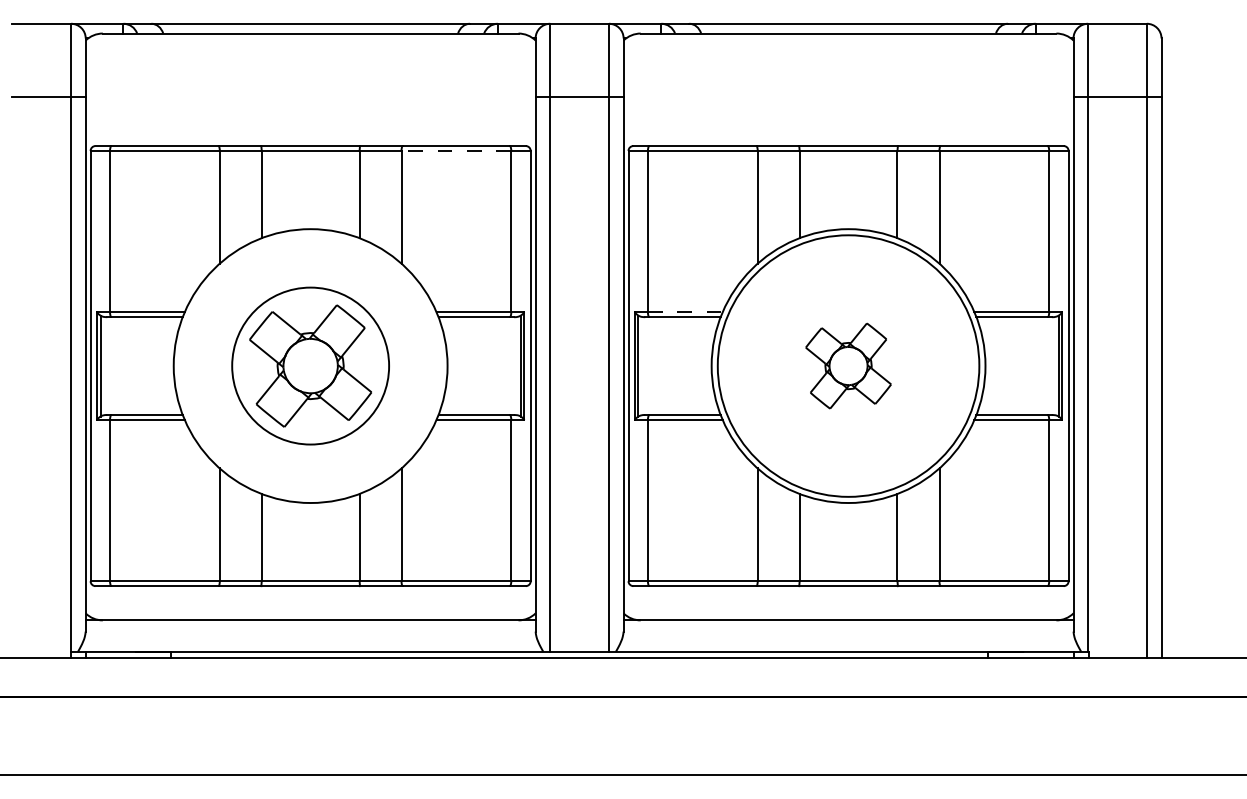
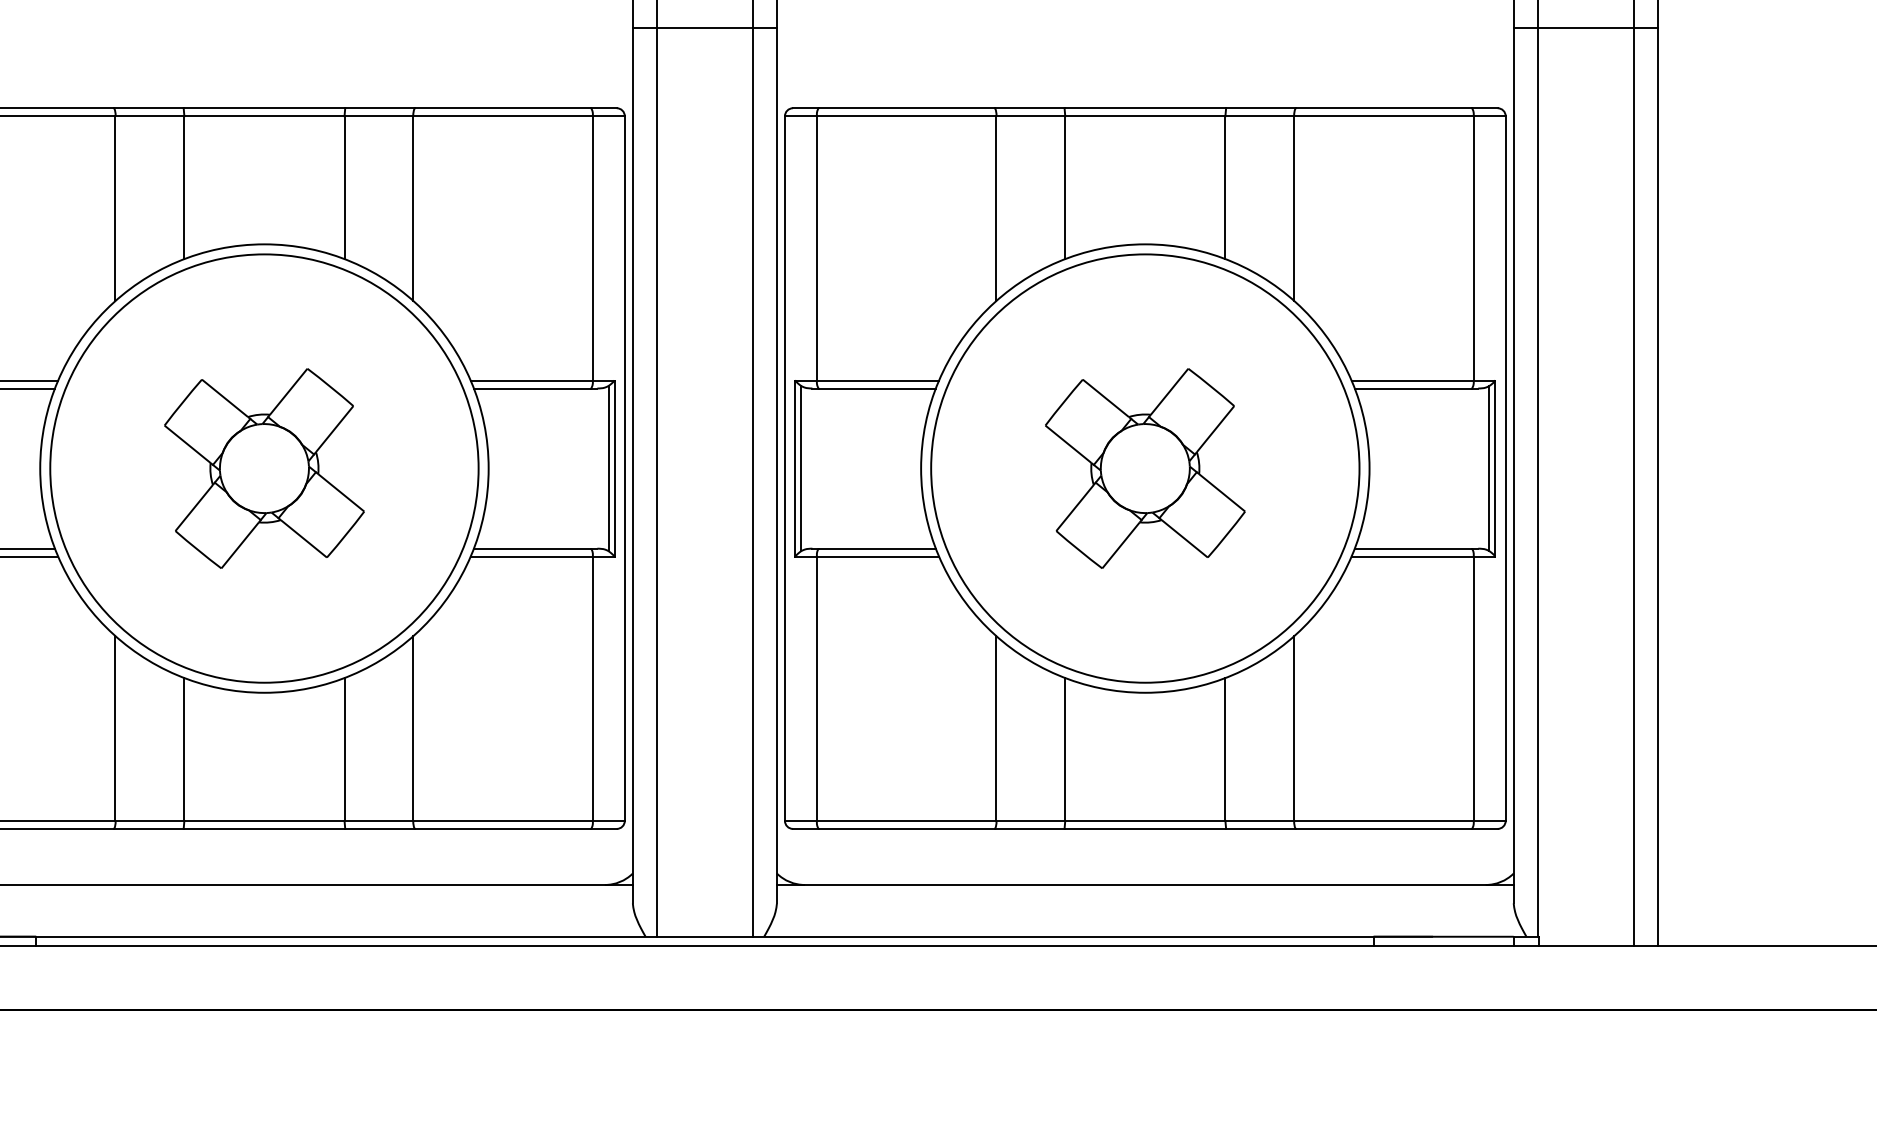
line: (456, 150) -> (503, 115), dashed -> solid
line: (685, 312) -> (878, 380), dashed -> solid
circle: (310, 365) -> (264, 467), size x1.67
part: (848, 365) -> (1145, 467), size x1.43

